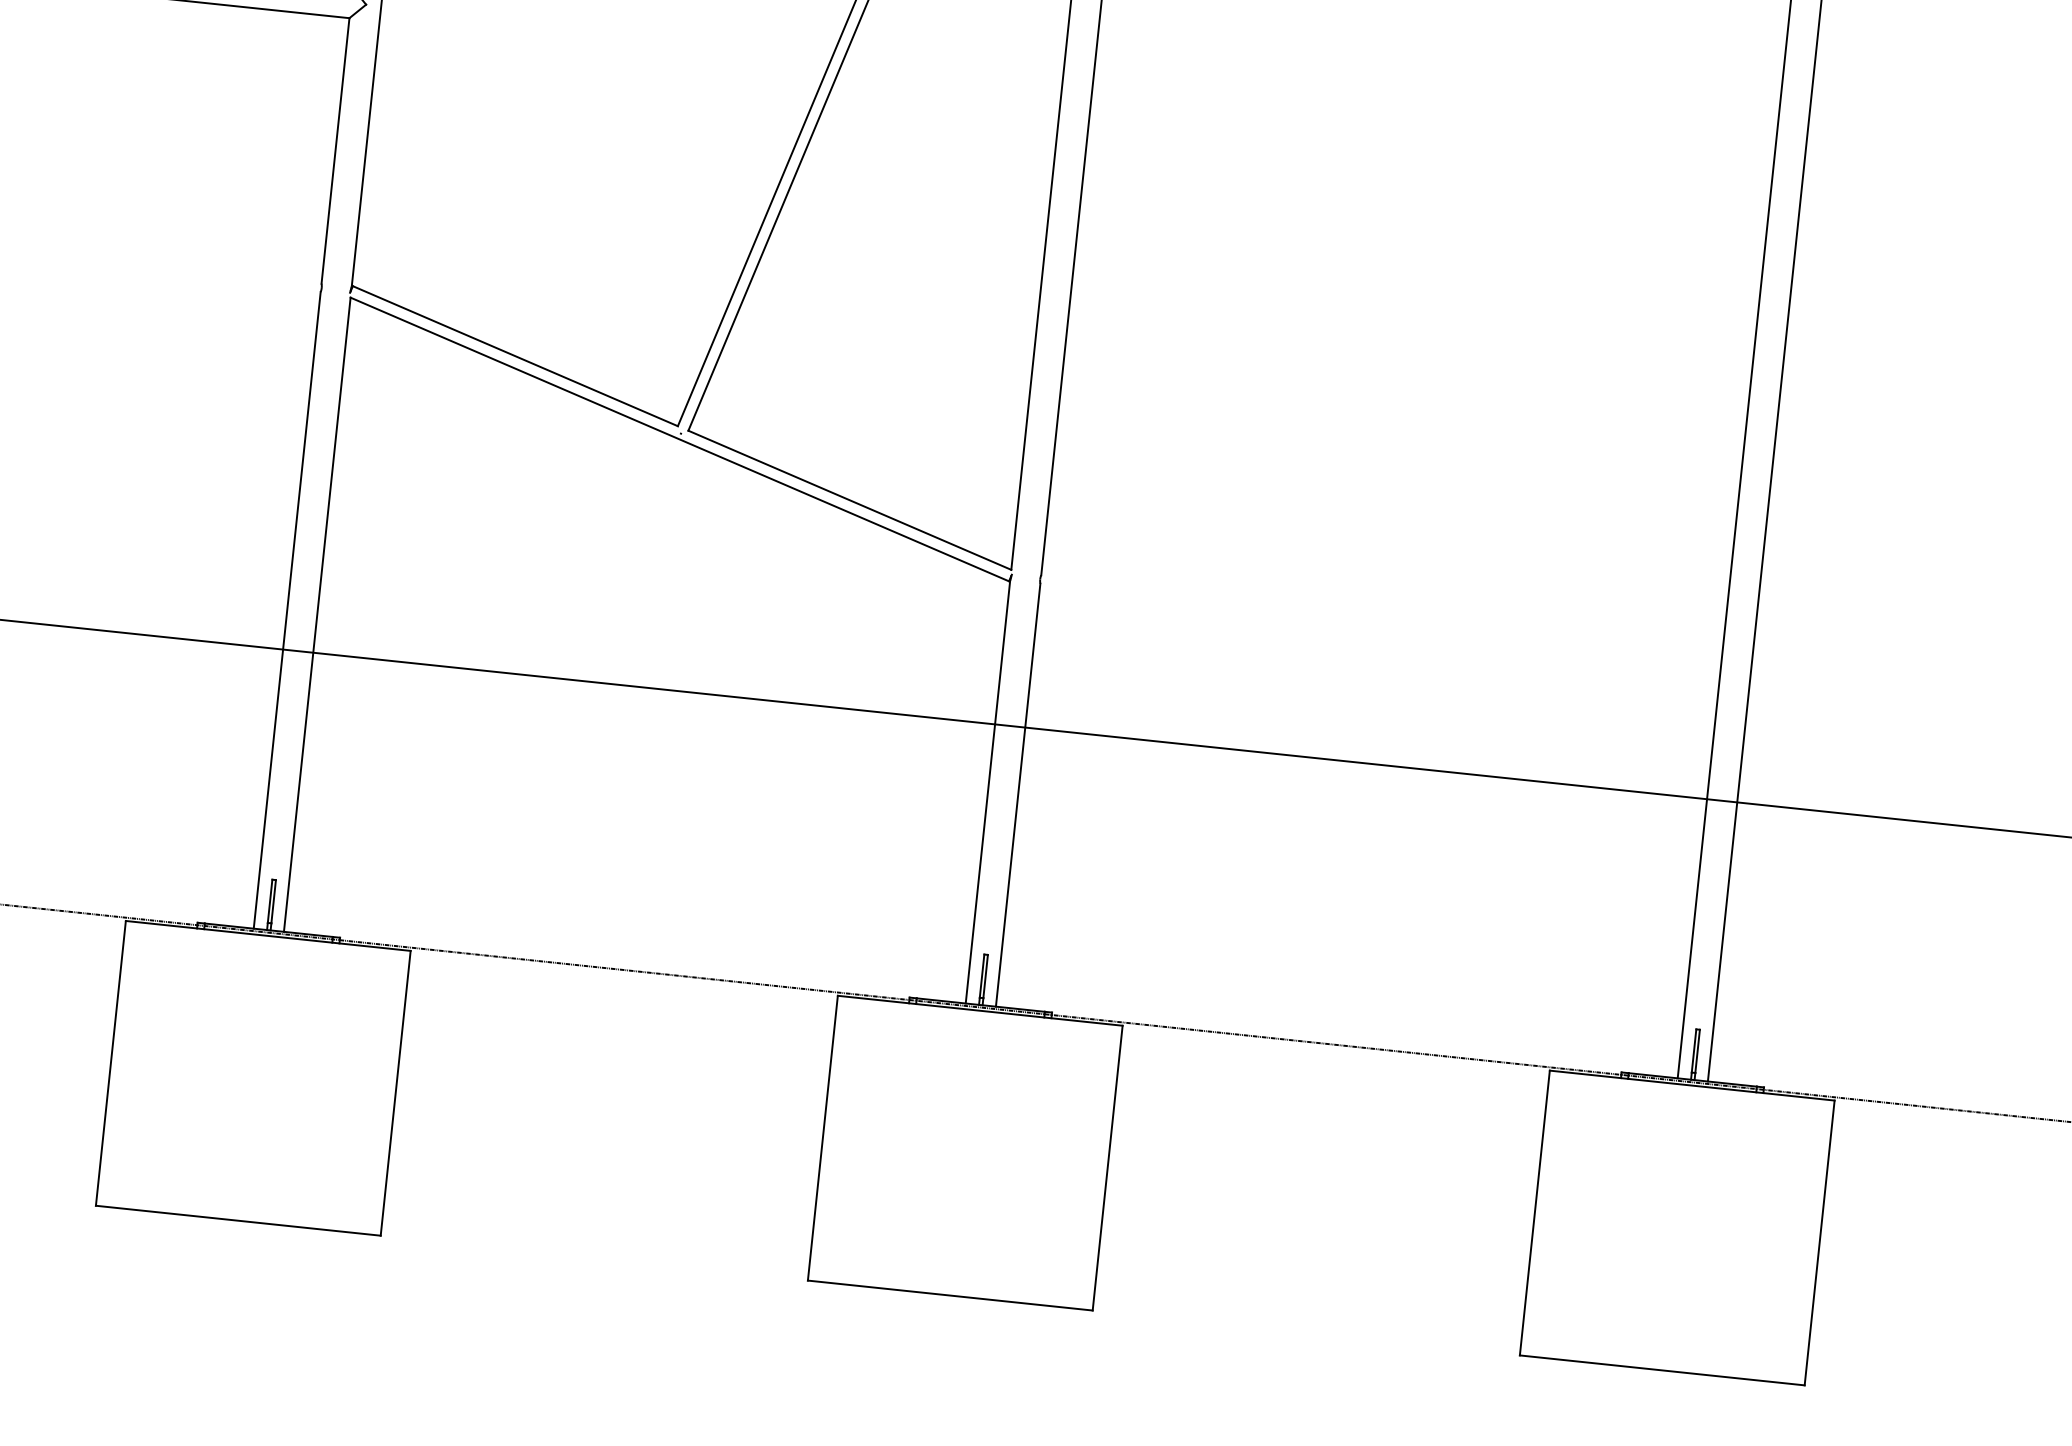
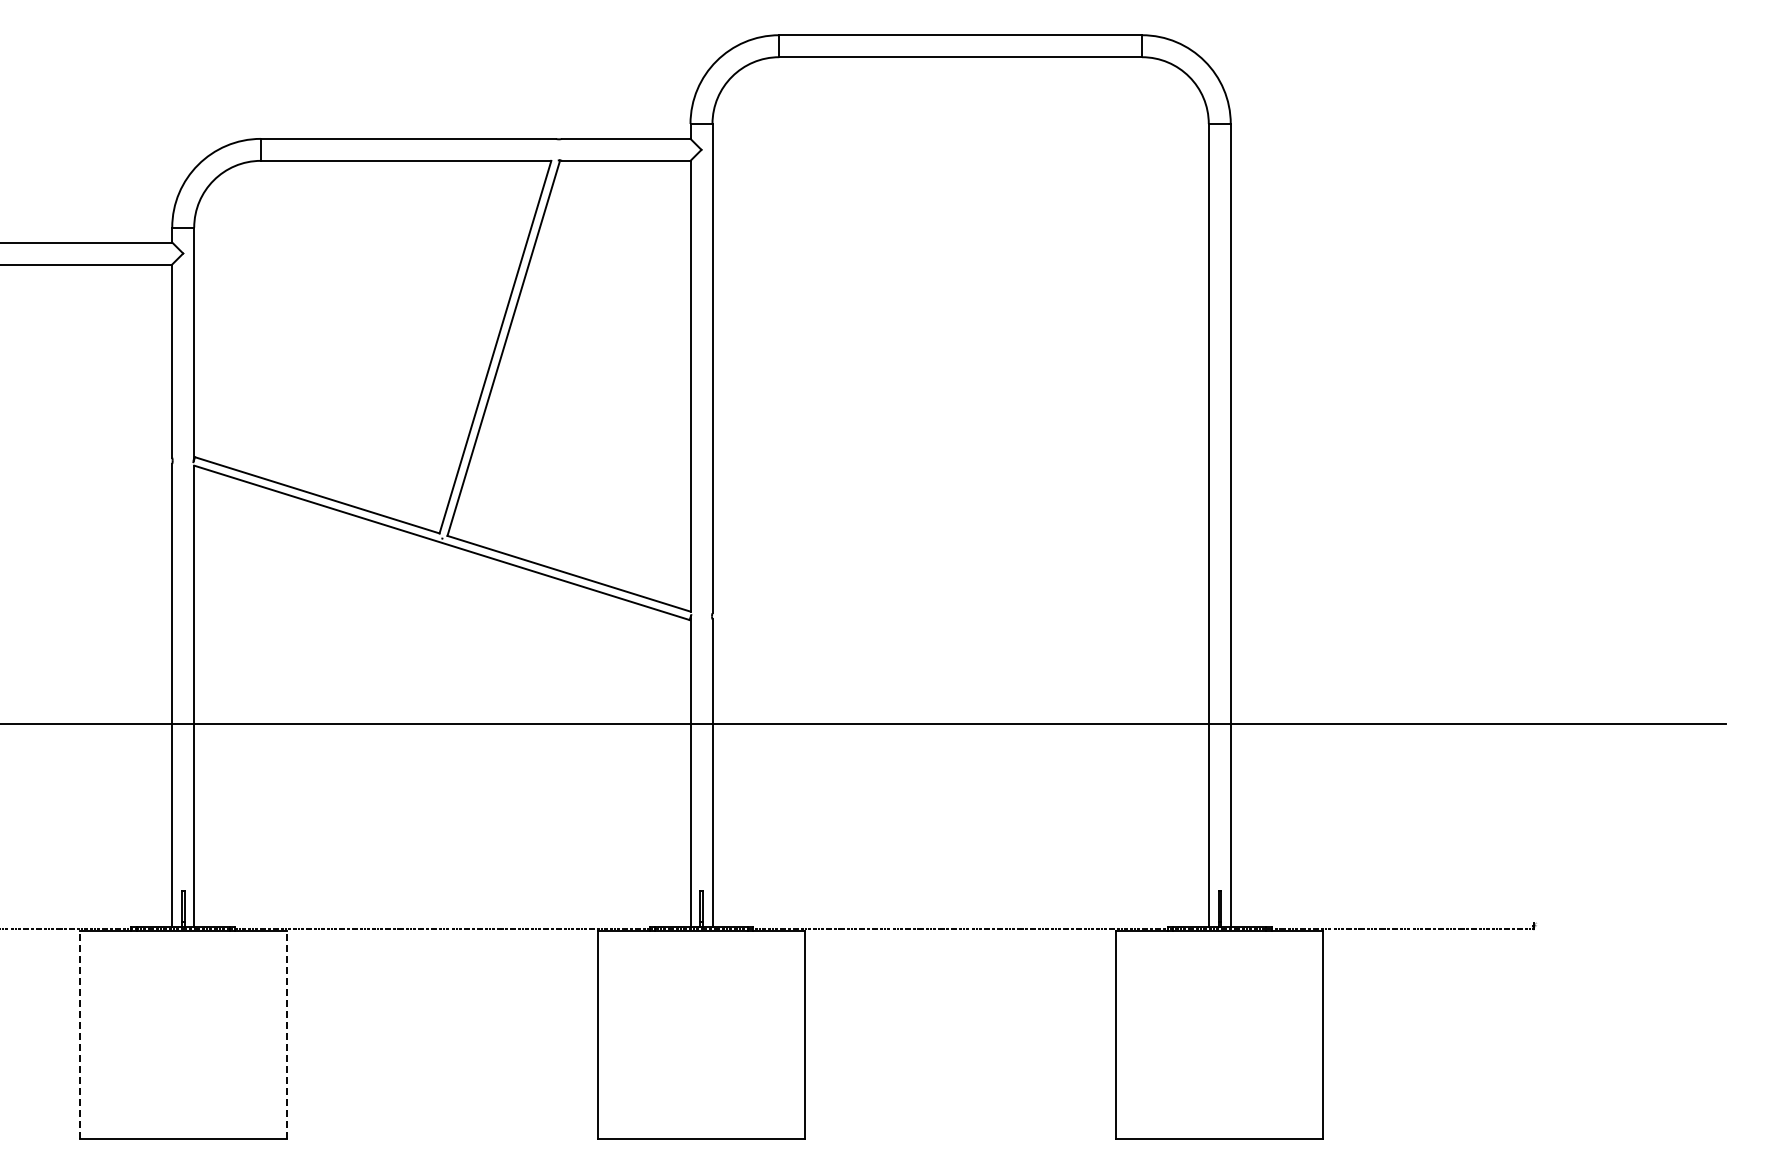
line: (110, 1063) -> (79, 1035), solid -> dashed
line: (395, 1093) -> (286, 1035), solid -> dashed

